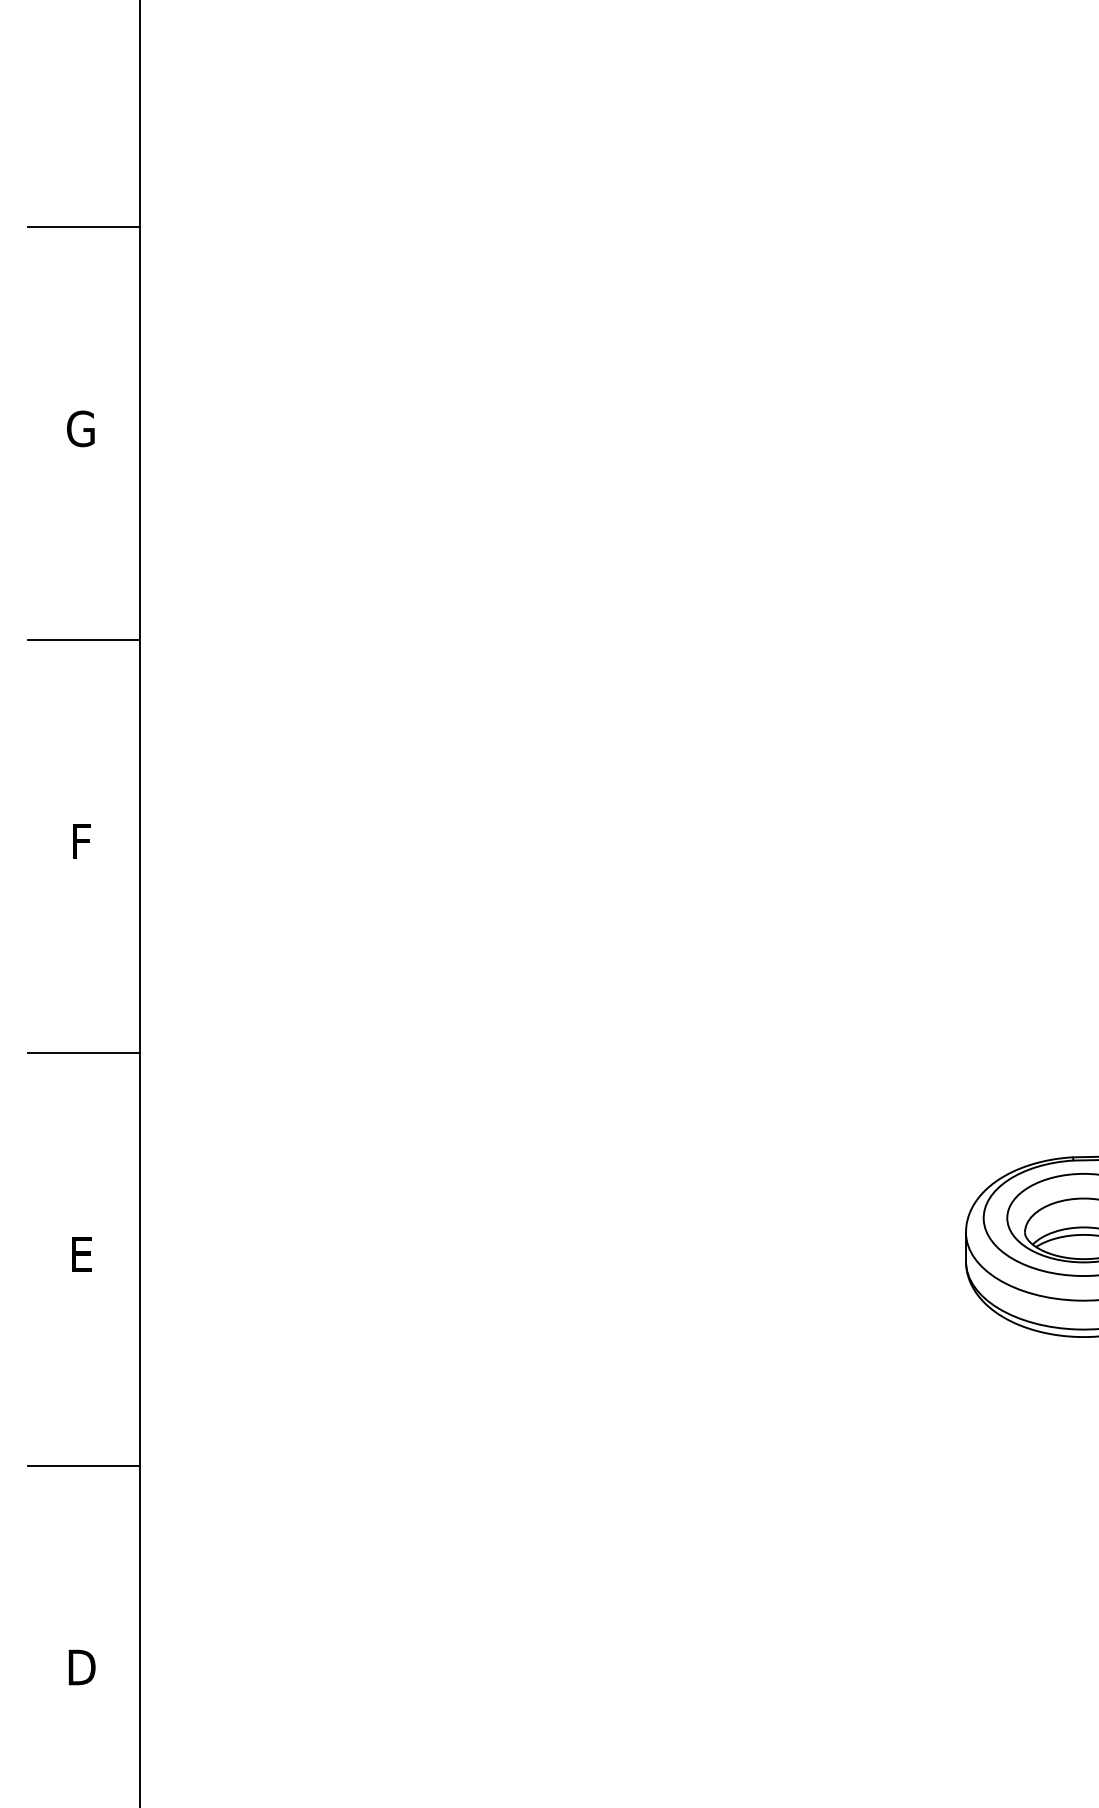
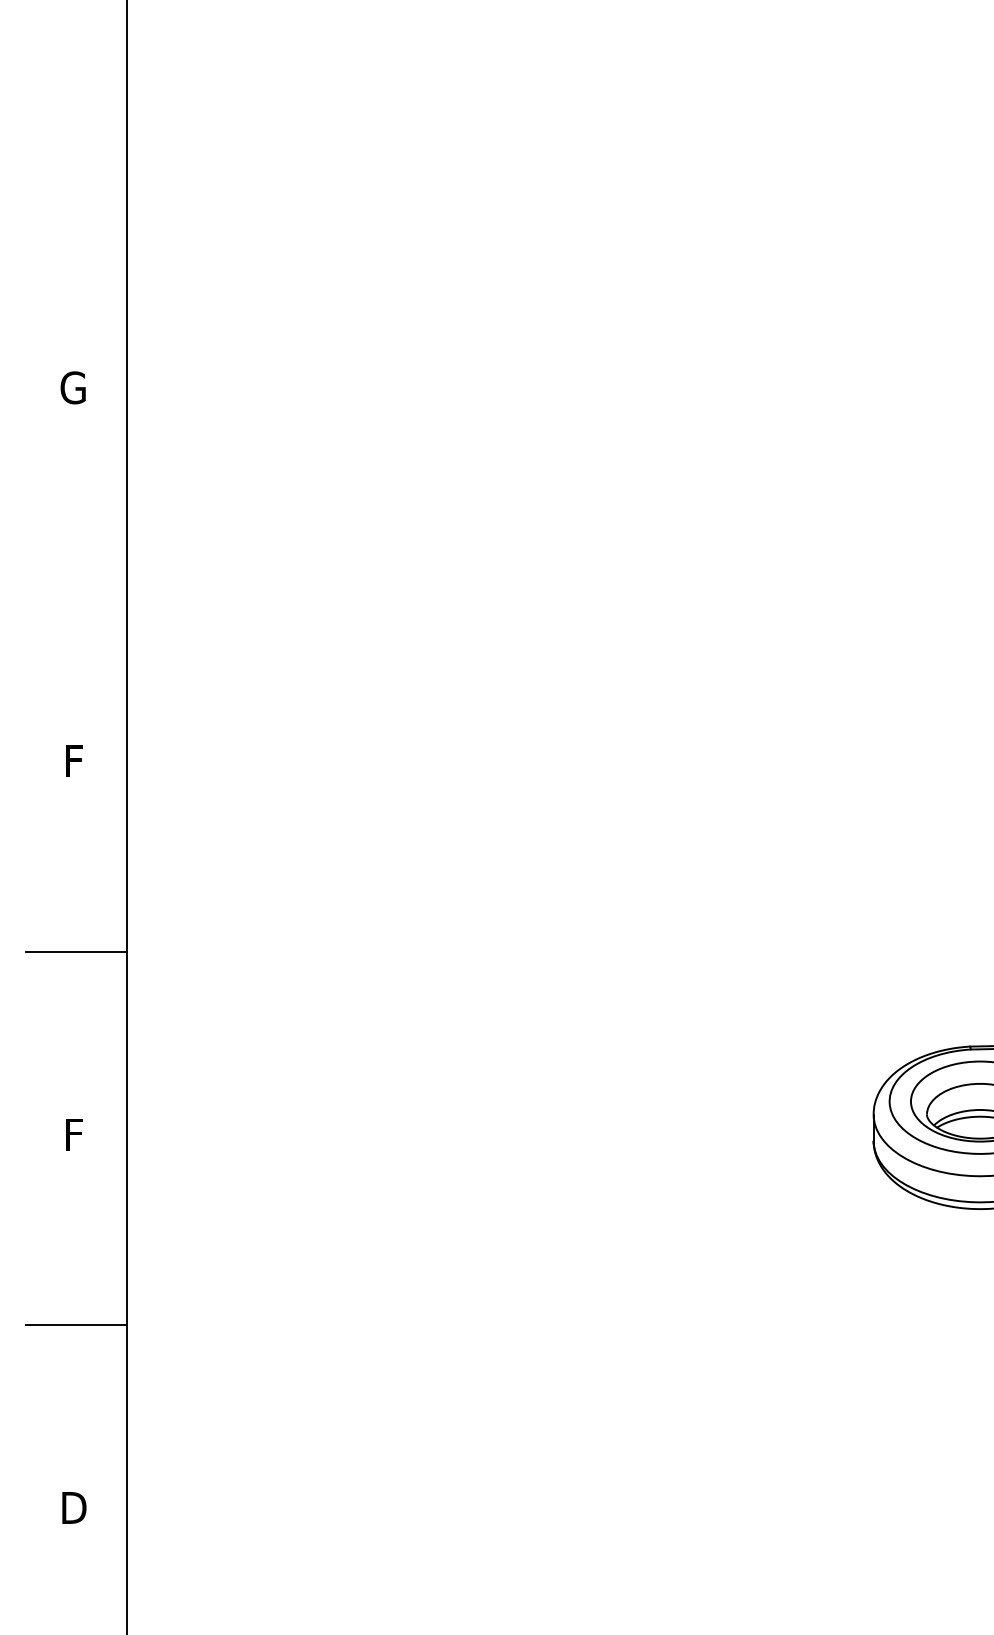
line: (84, 226) -> (76, 204), removed
line: (84, 639) -> (76, 578), removed
text: (81, 1254) -> (73, 1134), E -> F

